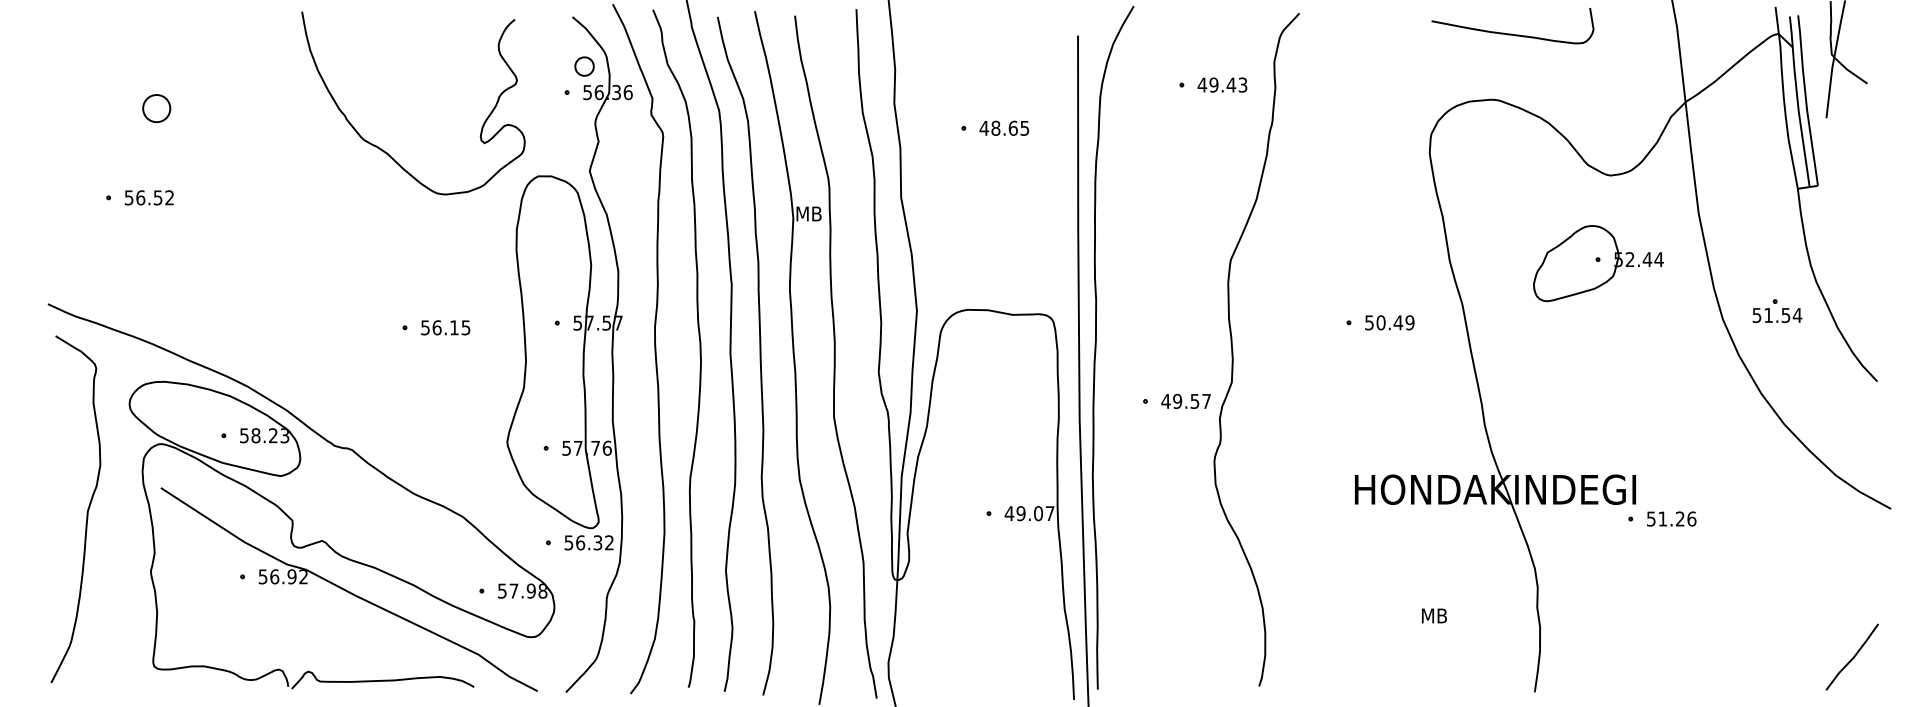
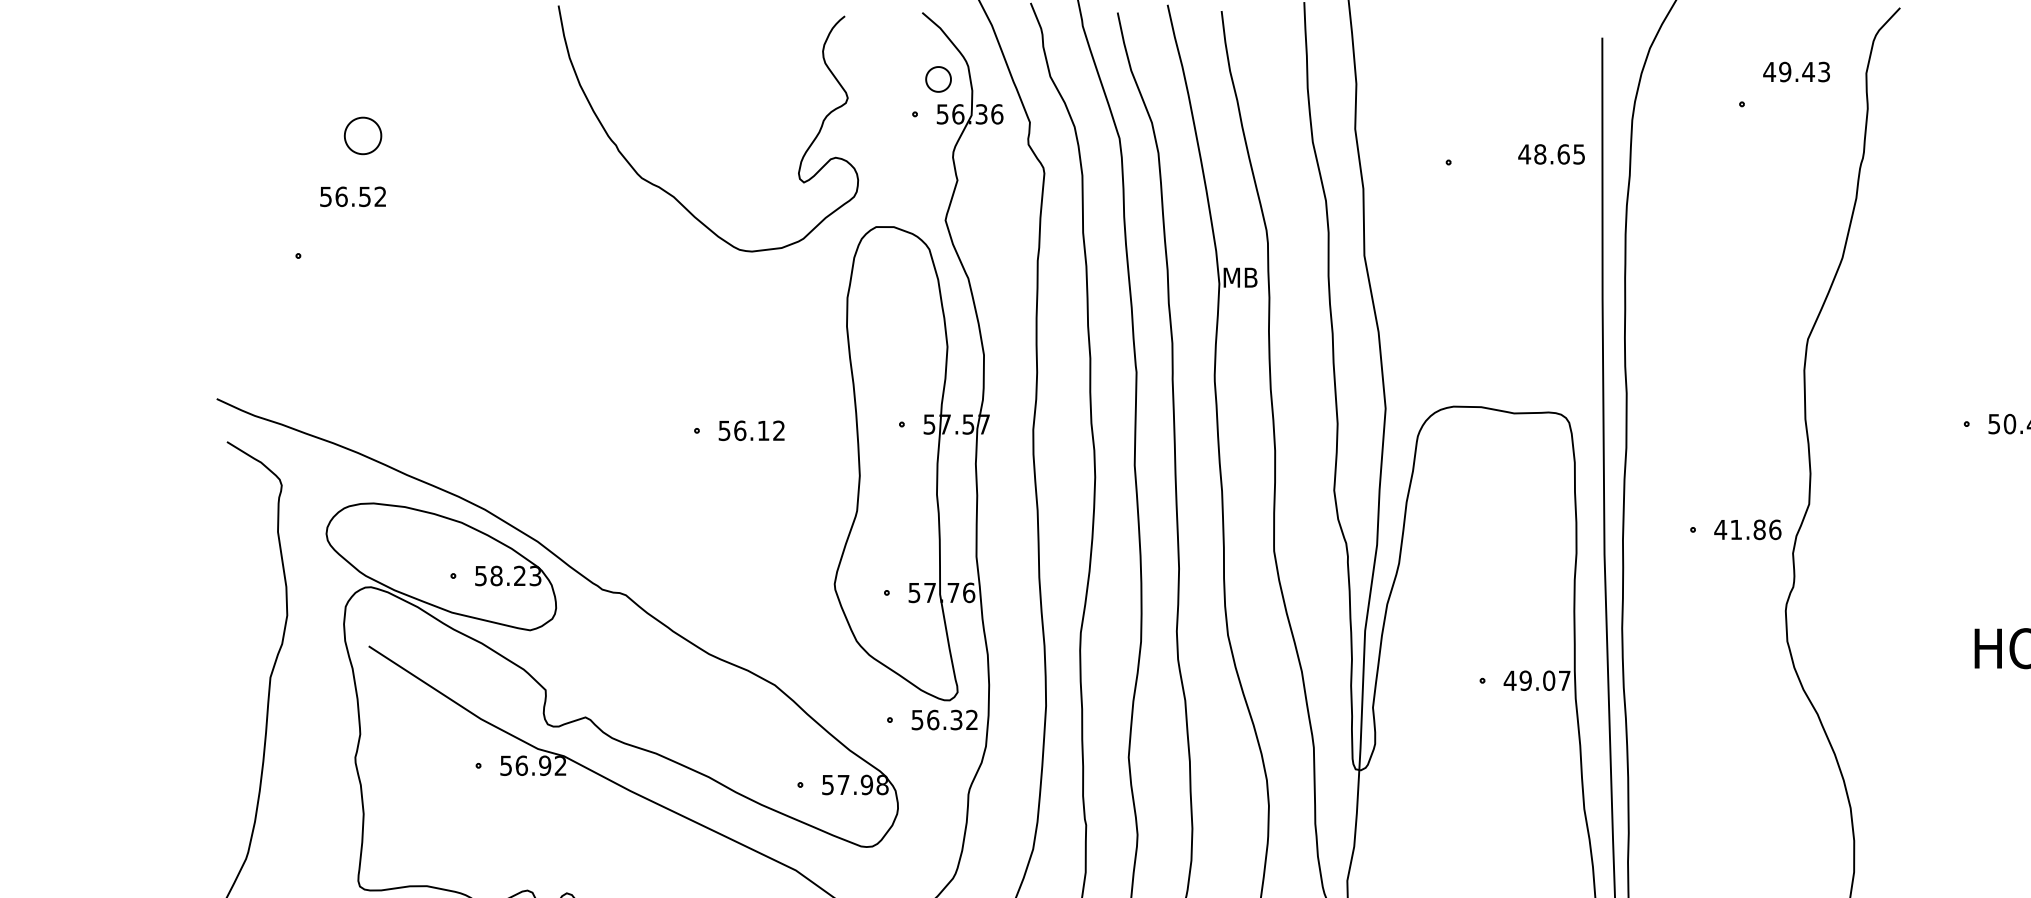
text: (1222, 84) -> (1796, 71), moved
text: (1003, 127) -> (1550, 153), moved
text: (148, 197) -> (352, 196), moved
text: (465, 327) -> (778, 430), 56.15 -> 56.12
text: (1192, 401) -> (1756, 529), 49.57 -> 41.86

